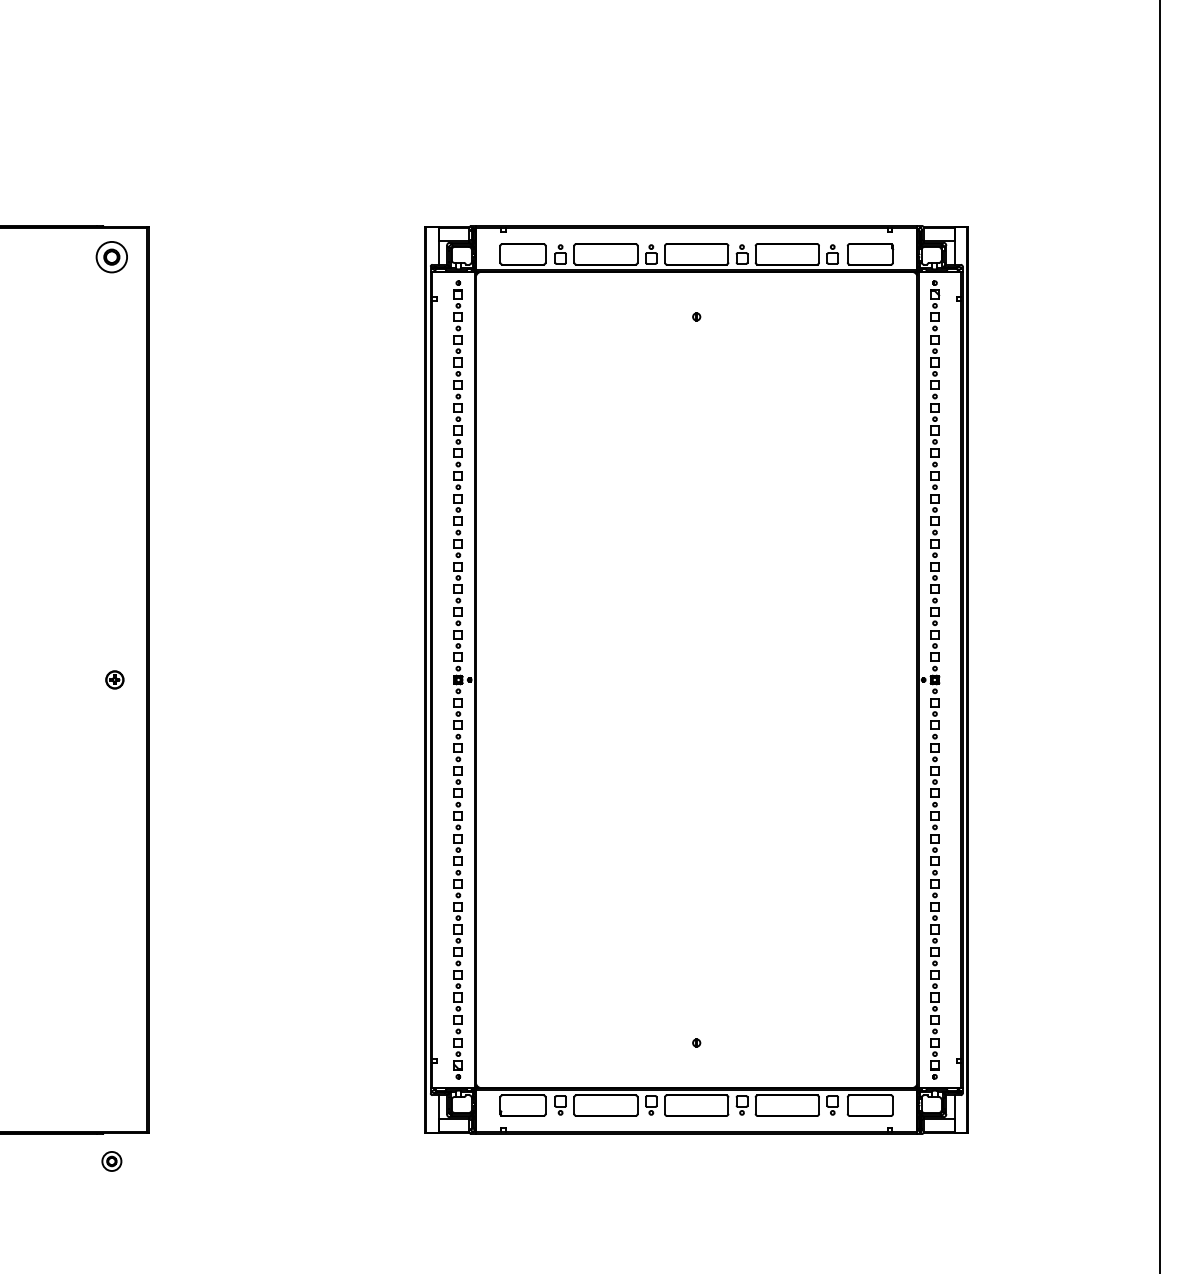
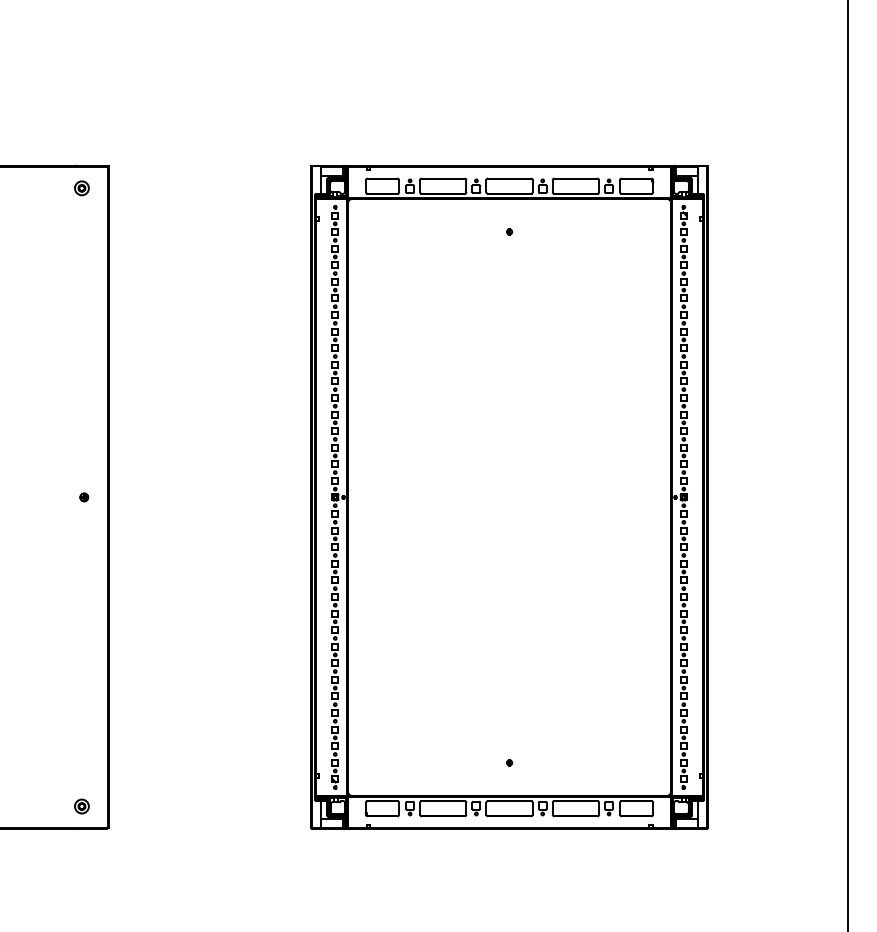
part: (111, 257) -> (81, 188), size x0.62
part: (115, 680) -> (84, 497), size x0.62
part: (111, 1161) -> (81, 806), moved

